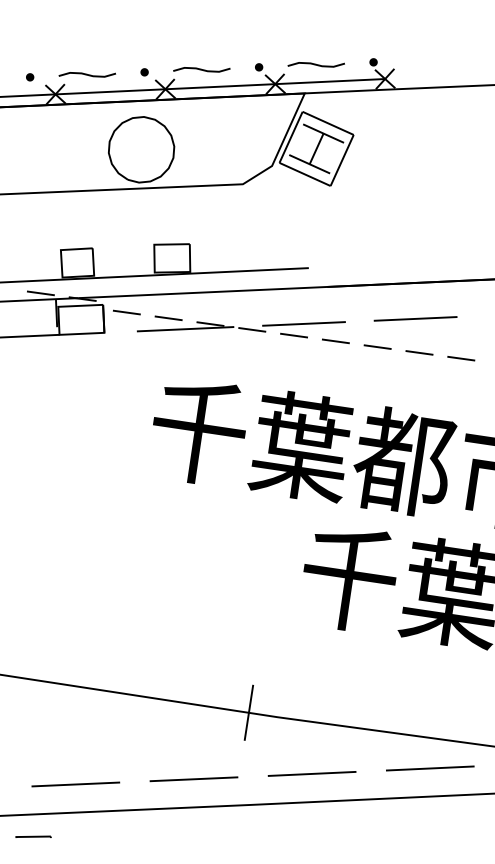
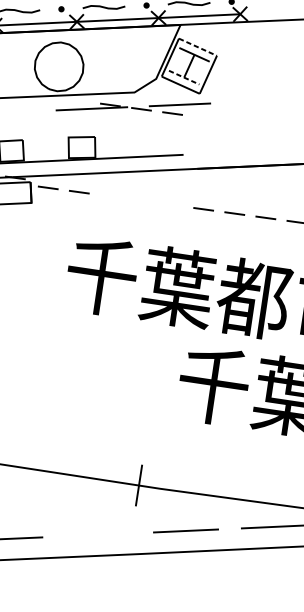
line: (328, 123) -> (198, 47), solid -> dashed
line: (310, 164) -> (184, 77), solid -> dashed
line: (415, 318) -> (262, 192), removed
part: (241, 329) -> (133, 109), moved
line: (193, 779) -> (97, 535), removed

